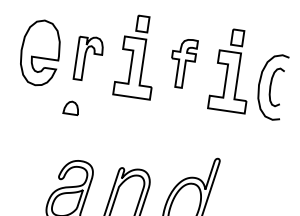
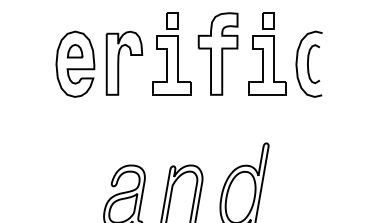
part: (89, 58) -> (124, 62), size x1.43
part: (182, 62) -> (217, 53), size x1.67
part: (71, 108) -> (75, 51), moved

